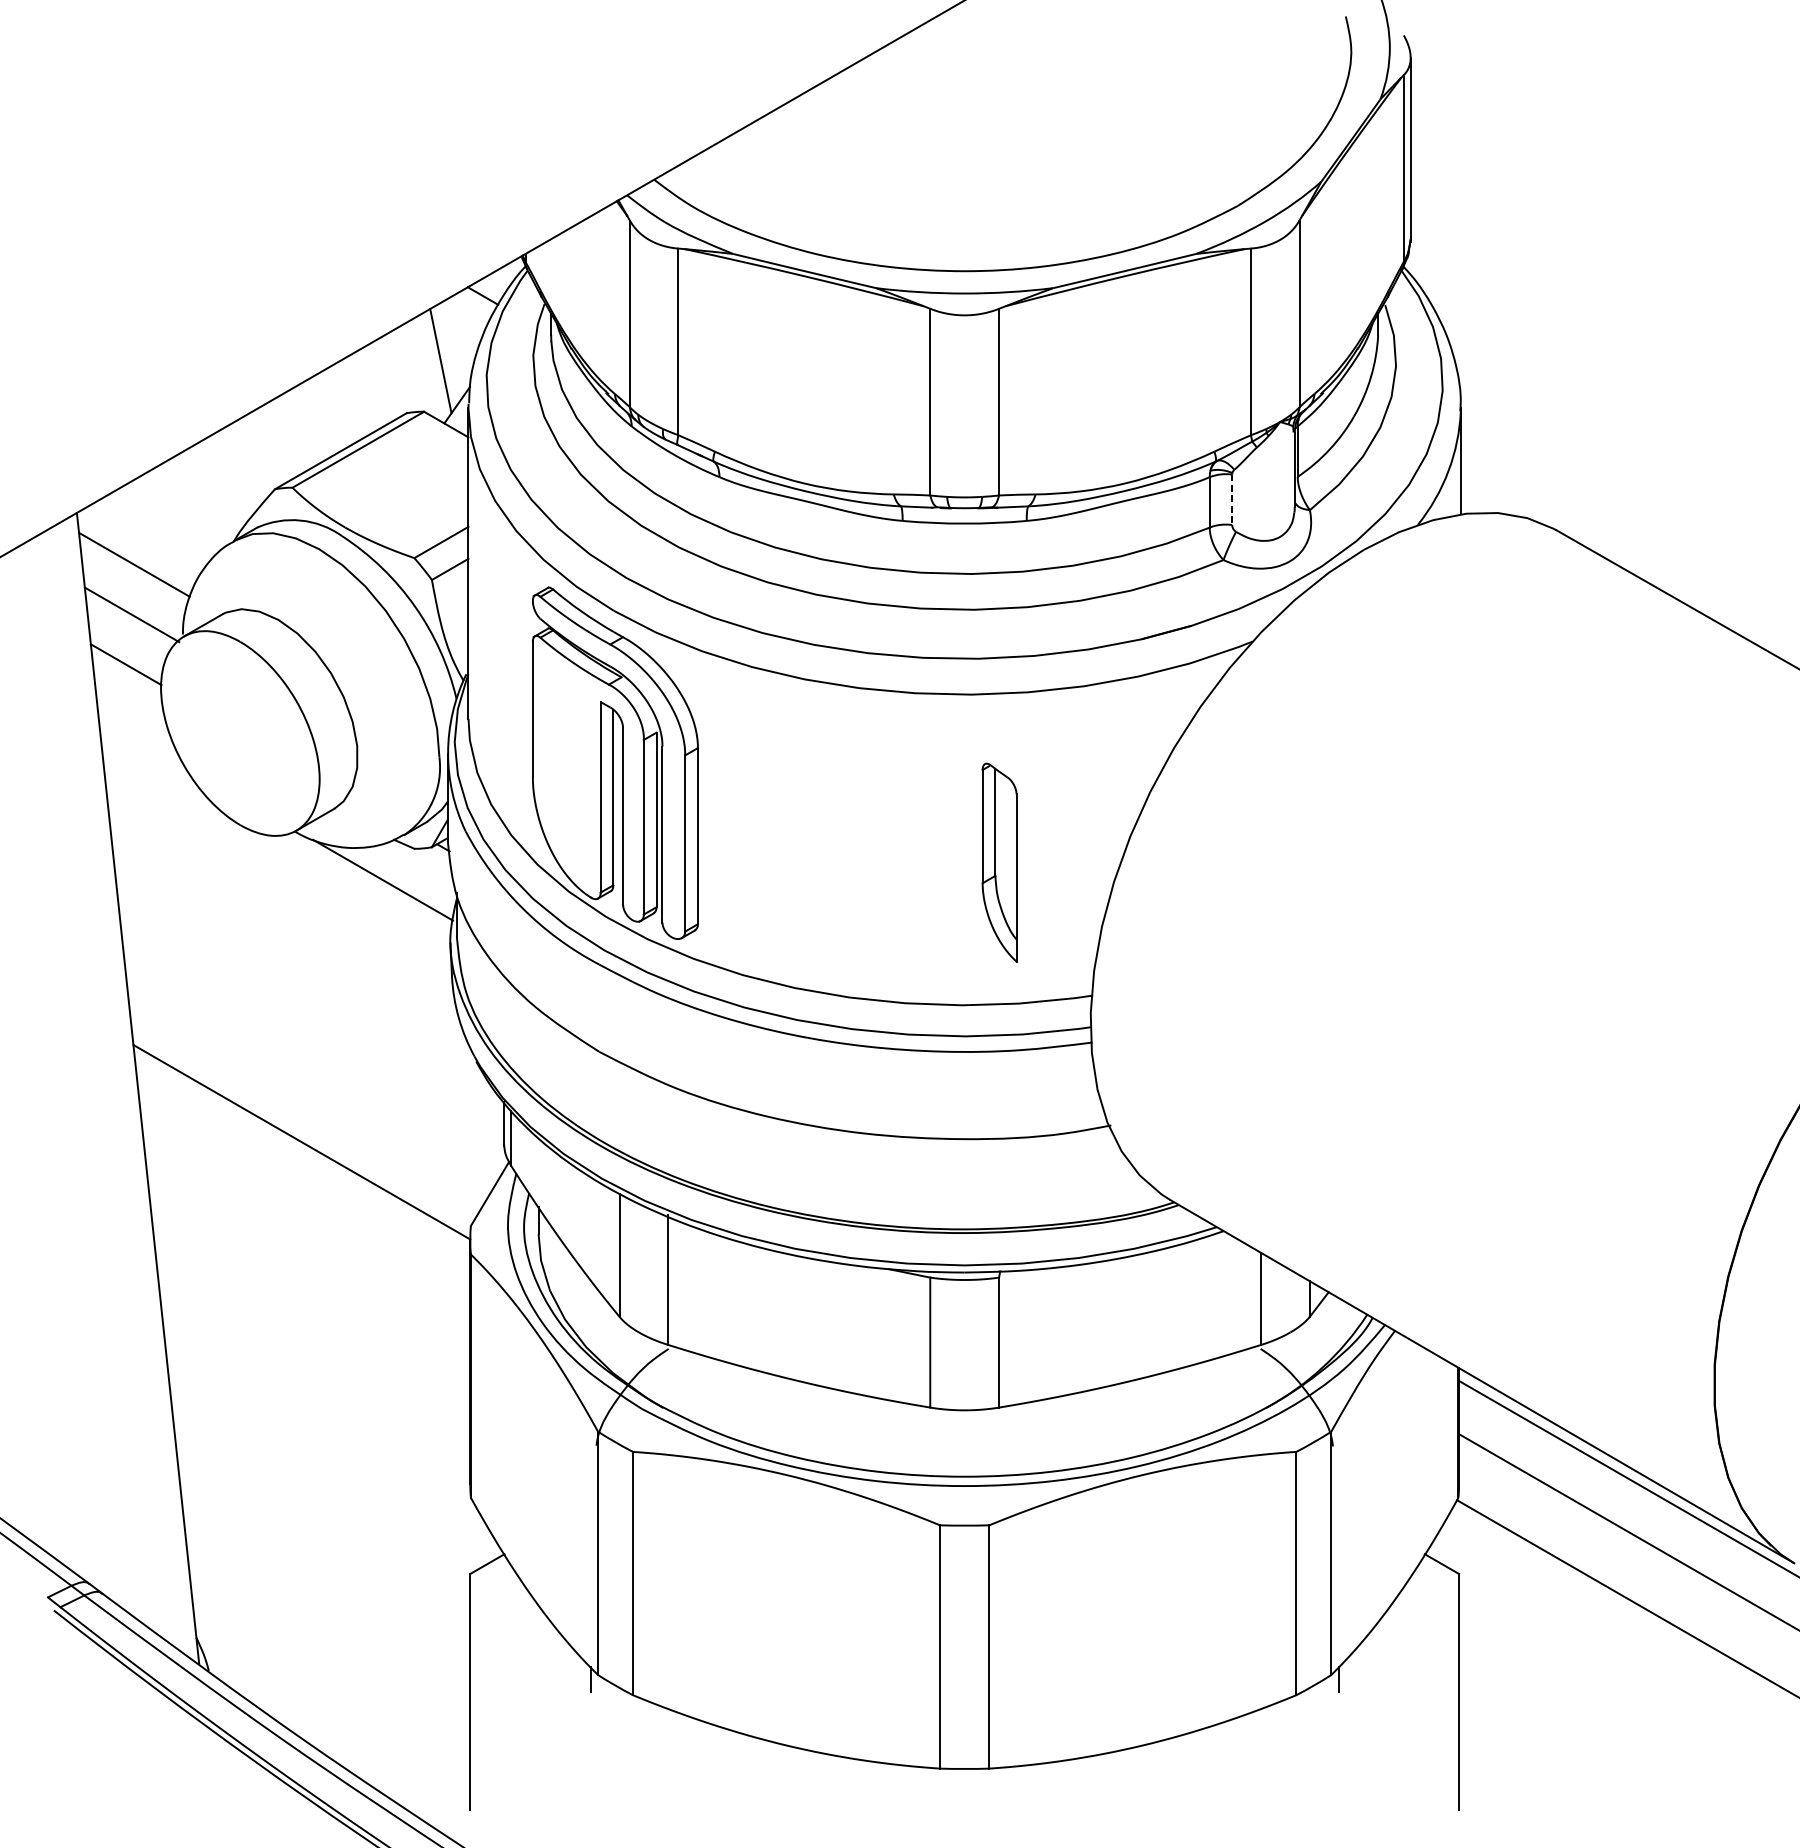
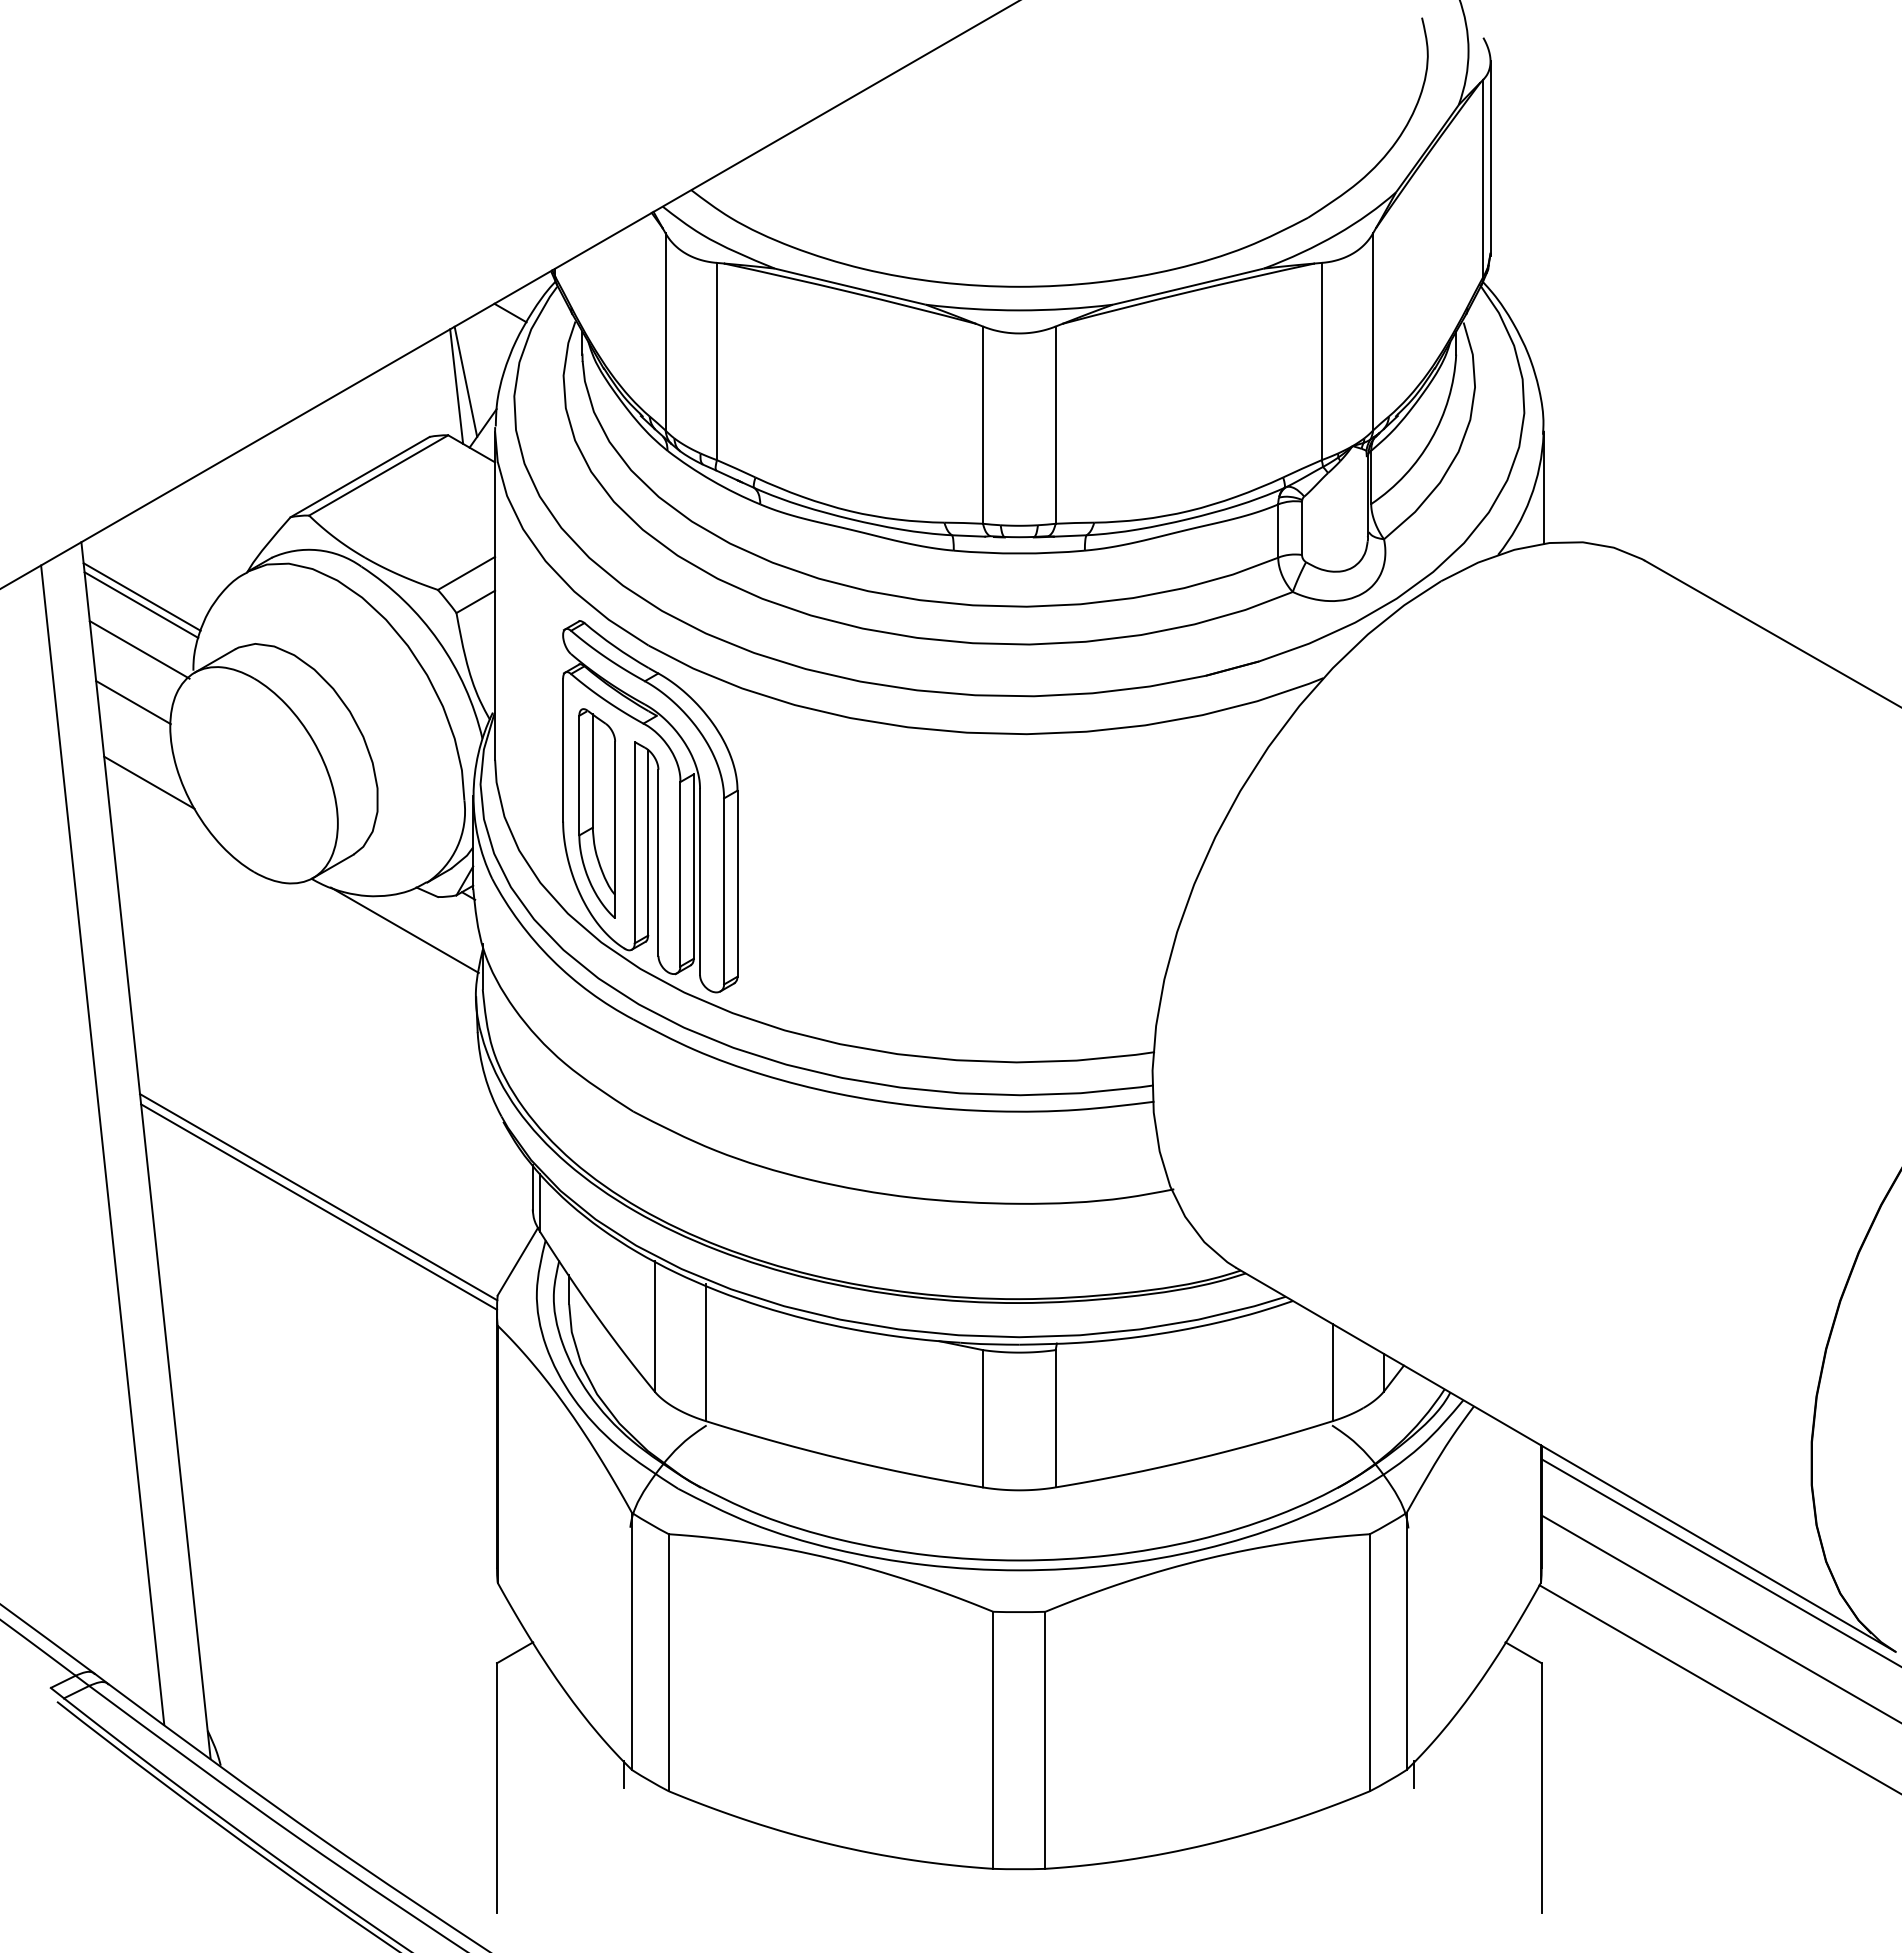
line: (431, 365) -> (456, 386), added
line: (1232, 499) -> (1302, 528), dashed -> solid
line: (133, 571) -> (141, 604), added
line: (141, 740) -> (149, 782), added
part: (998, 862) -> (596, 813), moved
line: (96, 1083) -> (102, 1144), added
line: (301, 1133) -> (318, 1197), added

